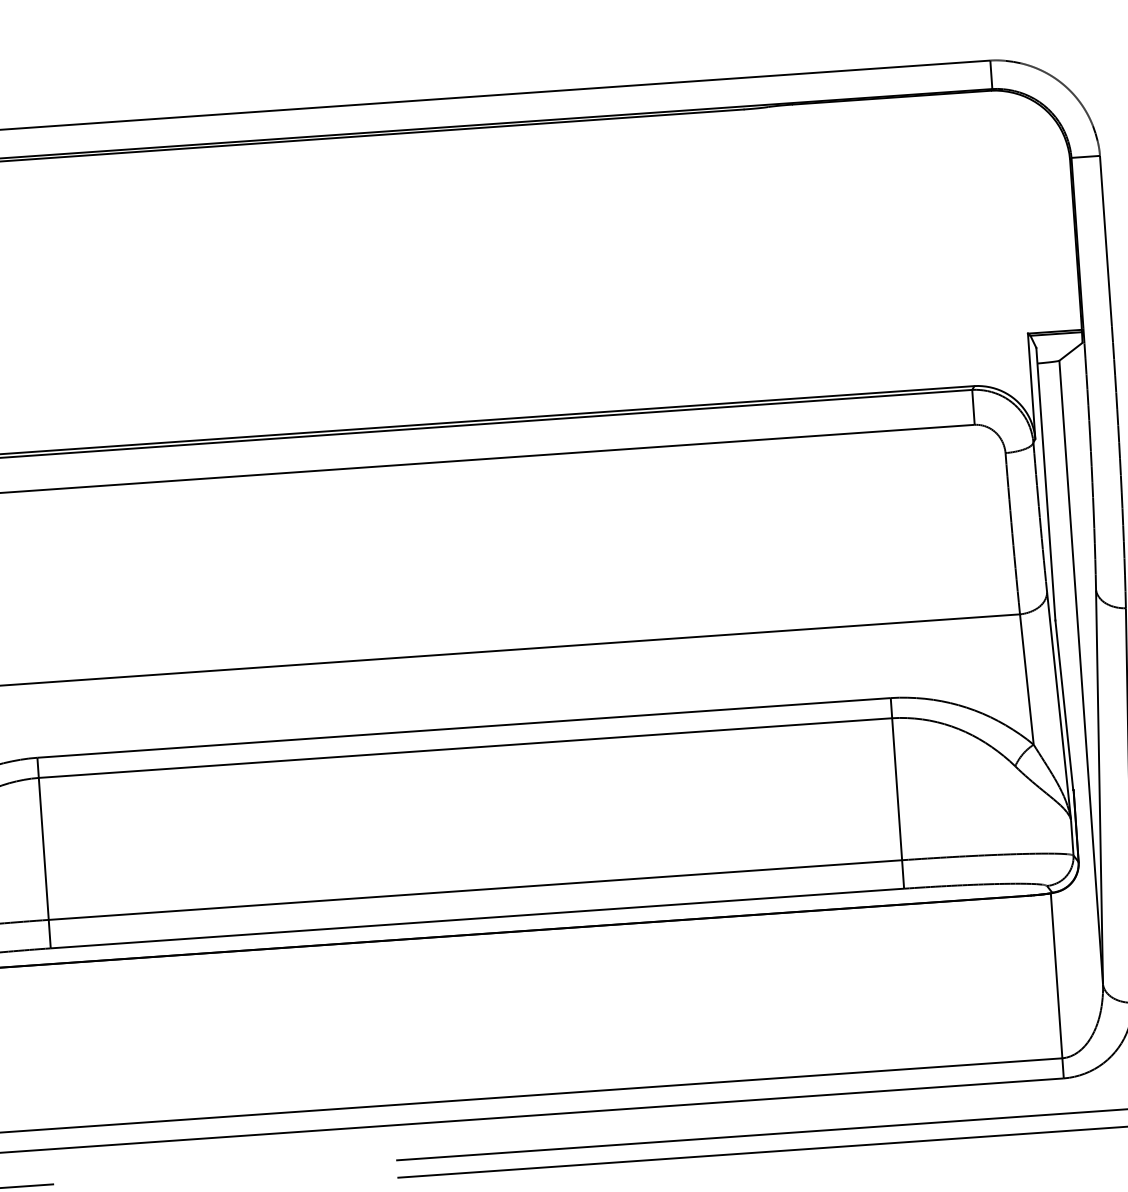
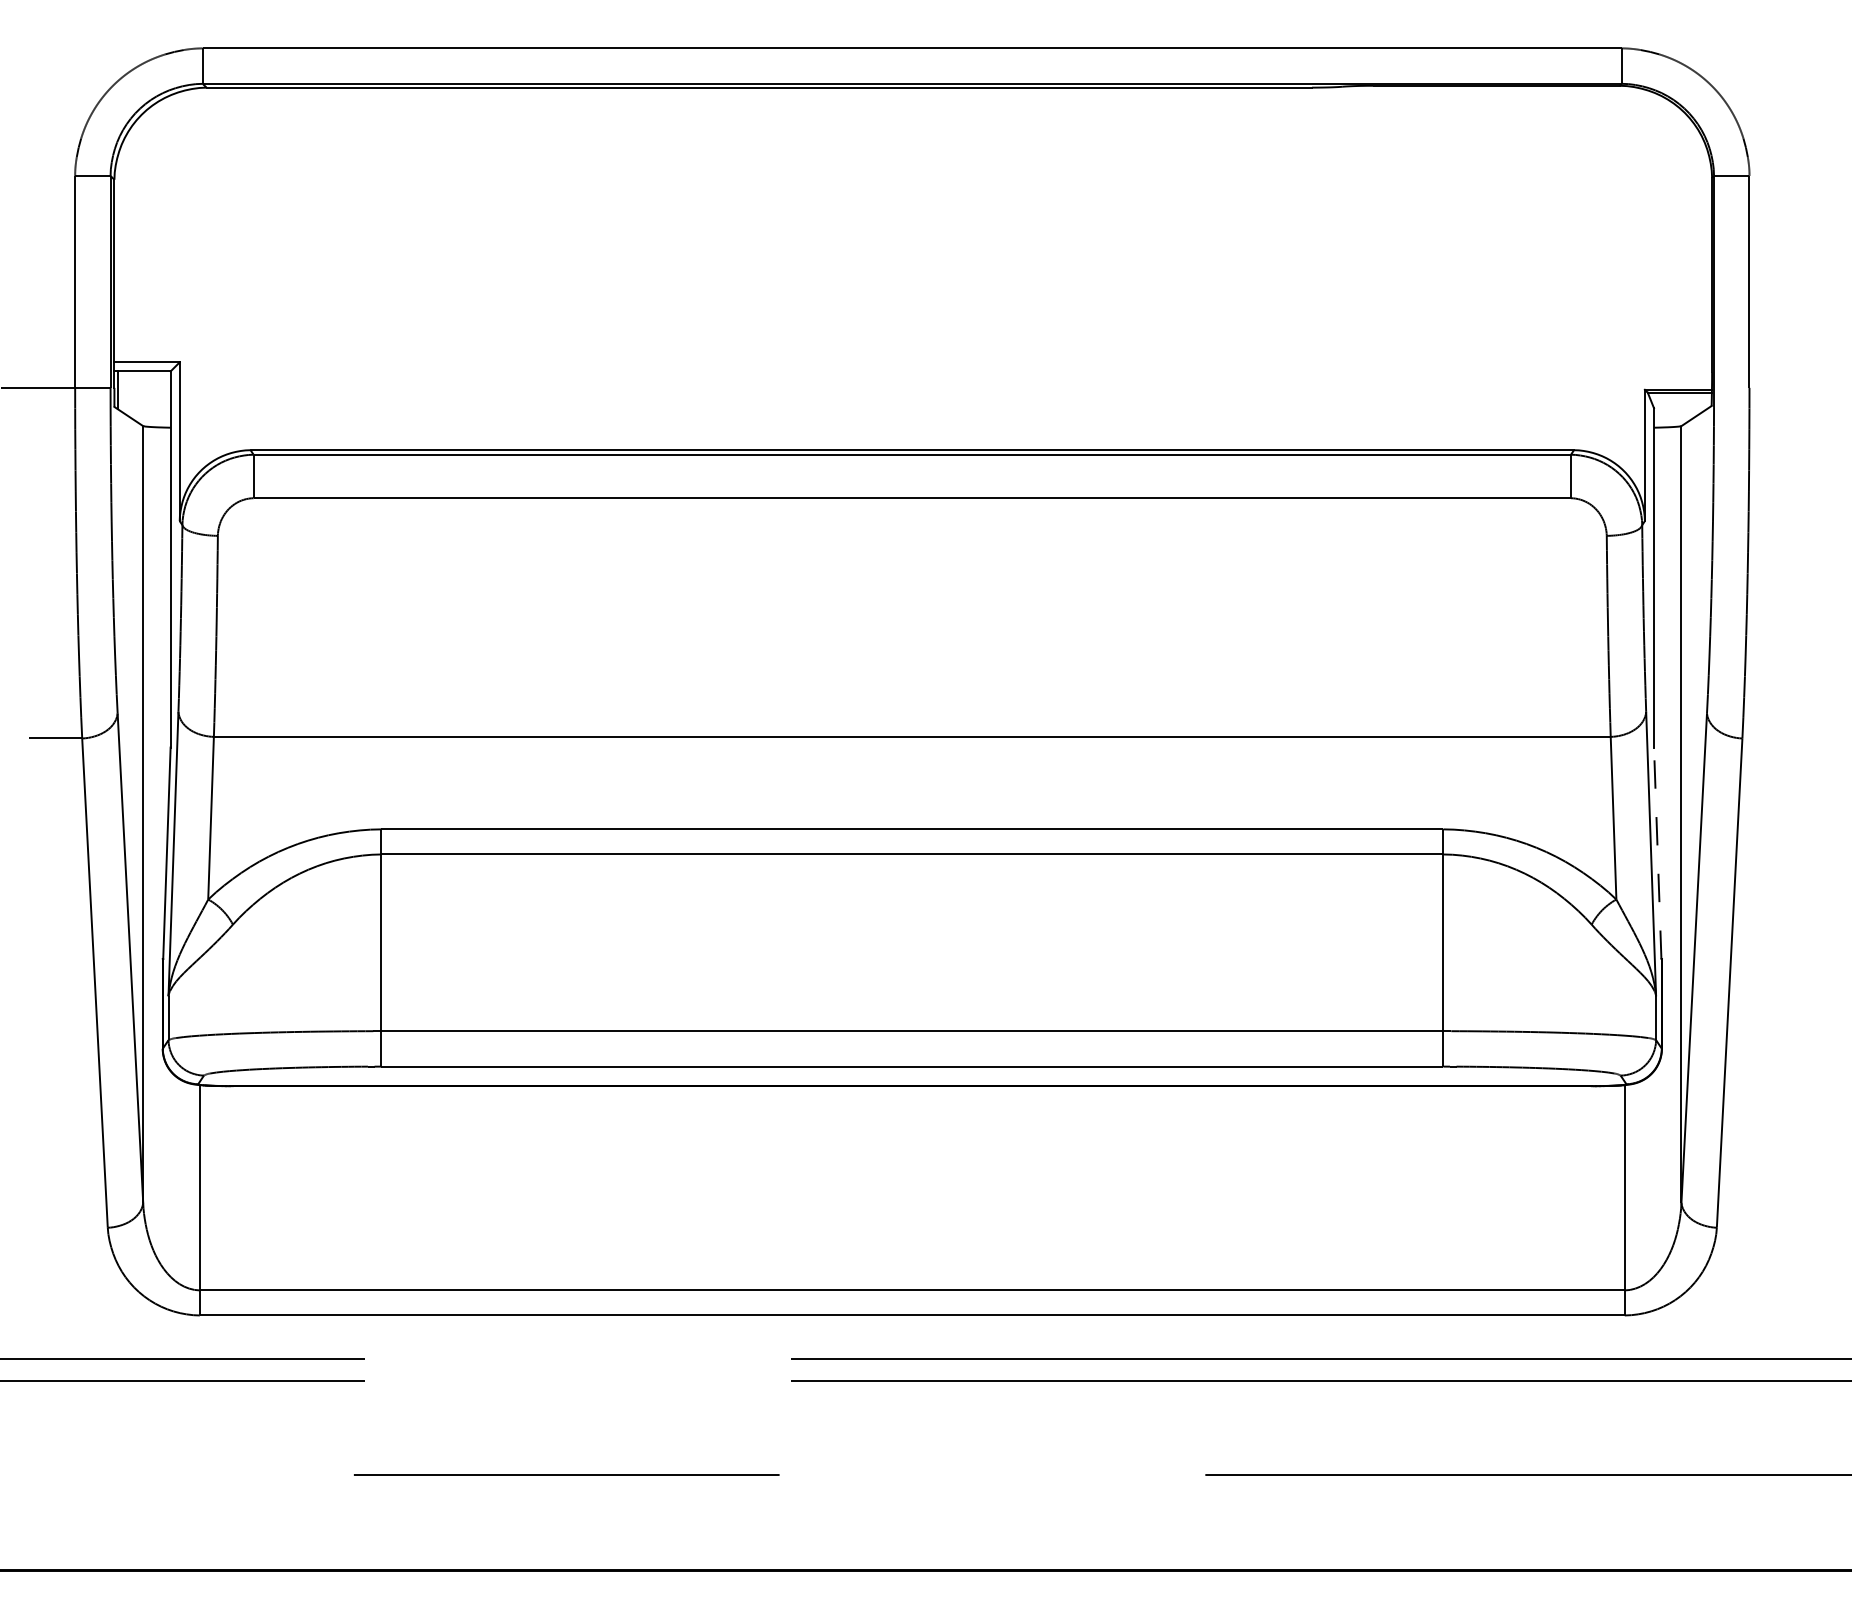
line: (1064, 705) -> (1657, 853), solid -> dashed

